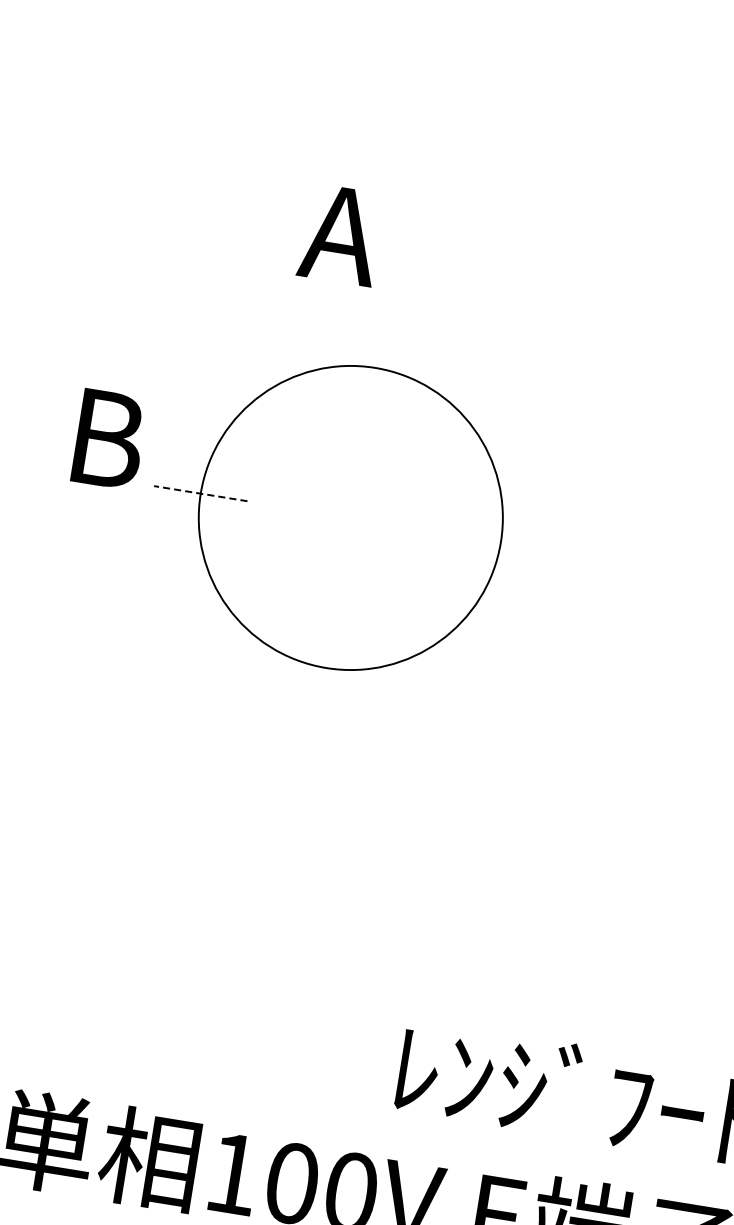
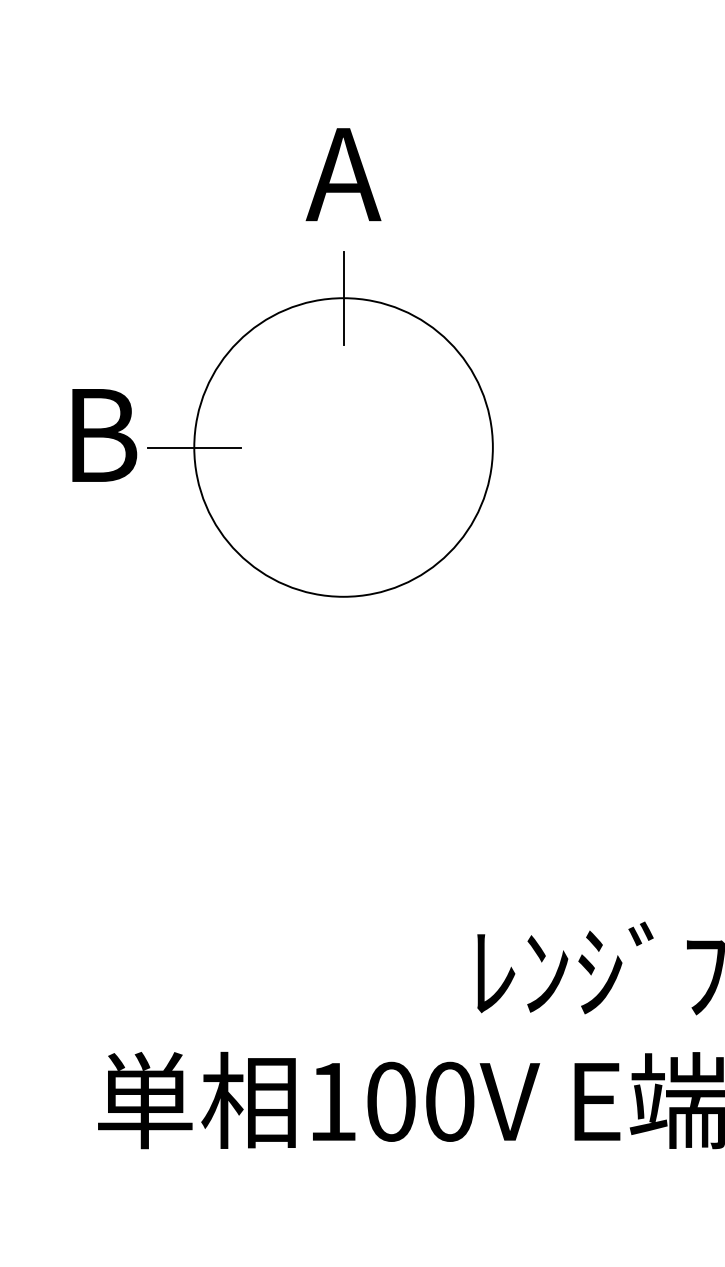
text: (340, 234) -> (343, 174), moved
line: (375, 367) -> (343, 297), added
text: (109, 439) -> (104, 435), moved
line: (199, 493) -> (193, 447), dashed -> solid

